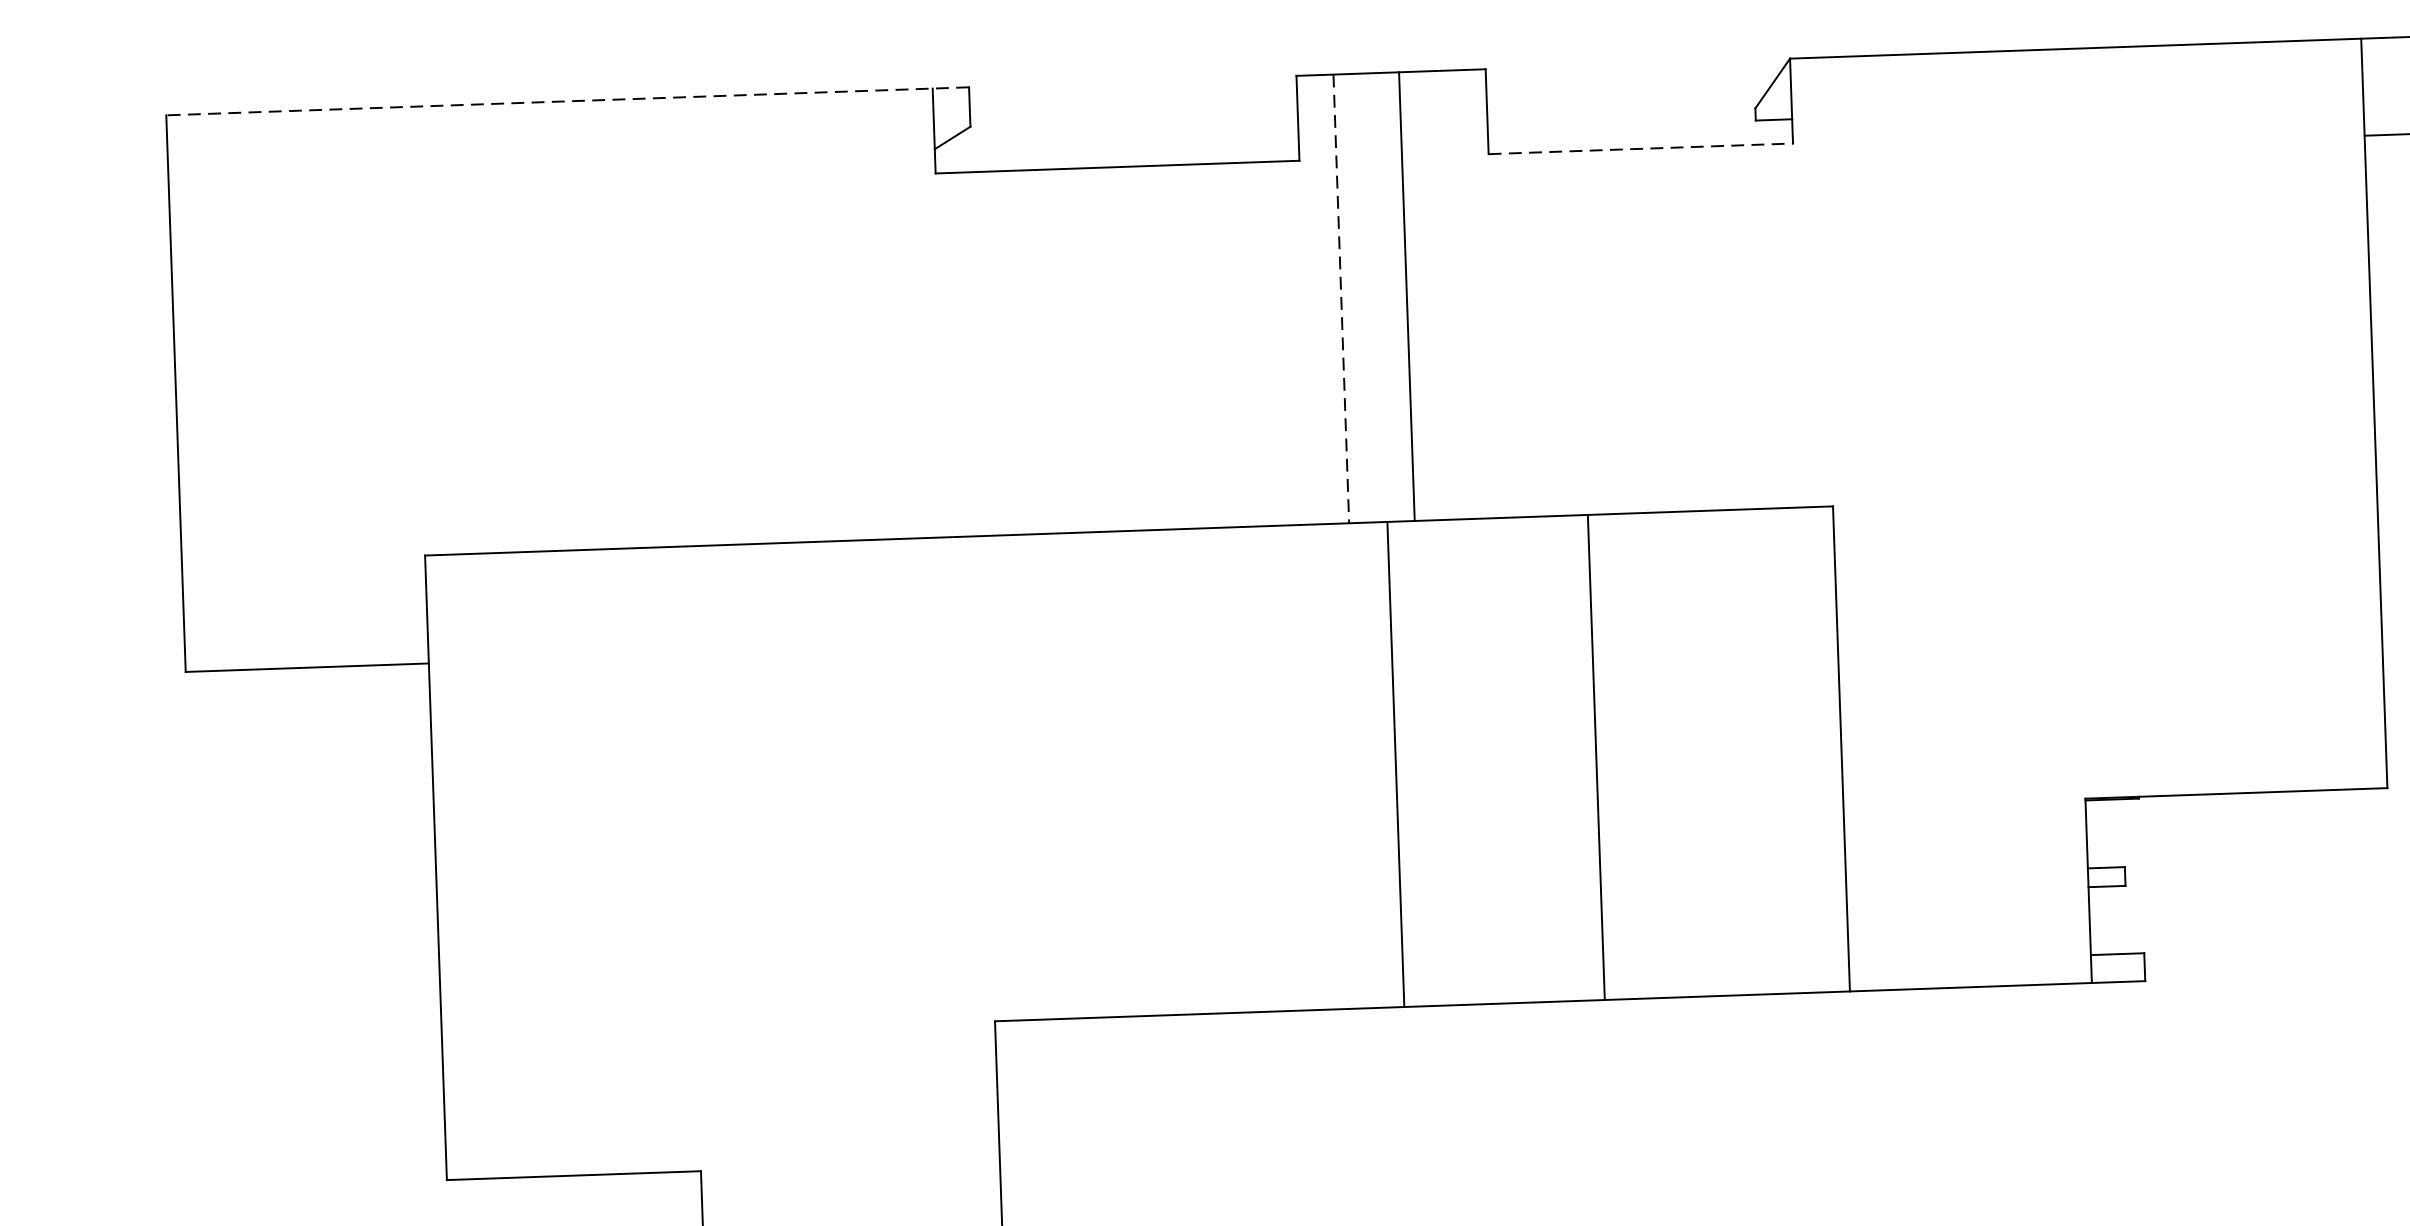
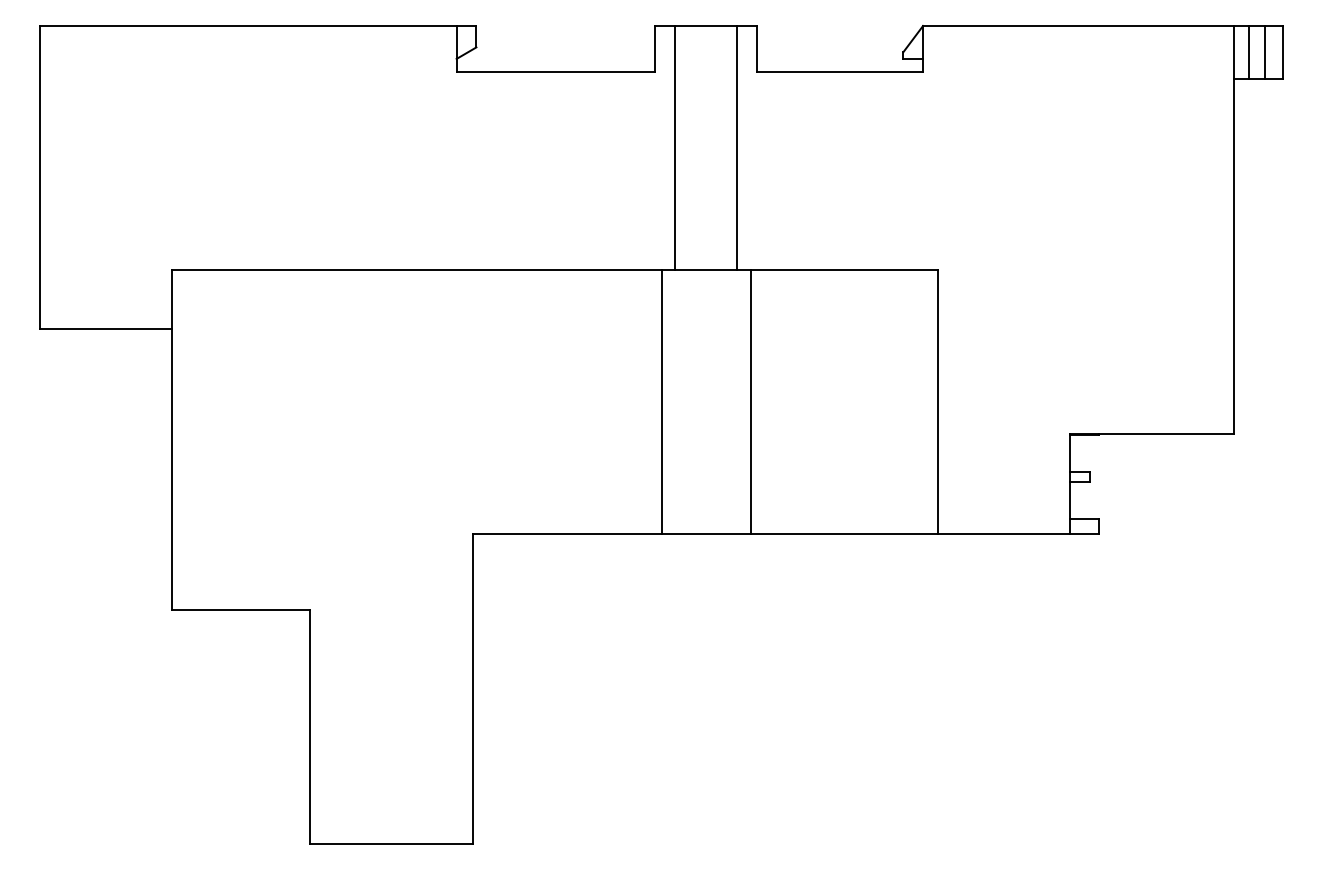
line: (2389, 84) -> (1248, 51), added
line: (566, 100) -> (257, 25), dashed -> solid
line: (1641, 149) -> (840, 72), dashed -> solid
line: (1407, 295) -> (737, 147), moved
line: (1340, 299) -> (674, 148), dashed -> solid
line: (1596, 756) -> (750, 401), moved
line: (1395, 763) -> (661, 401), moved

